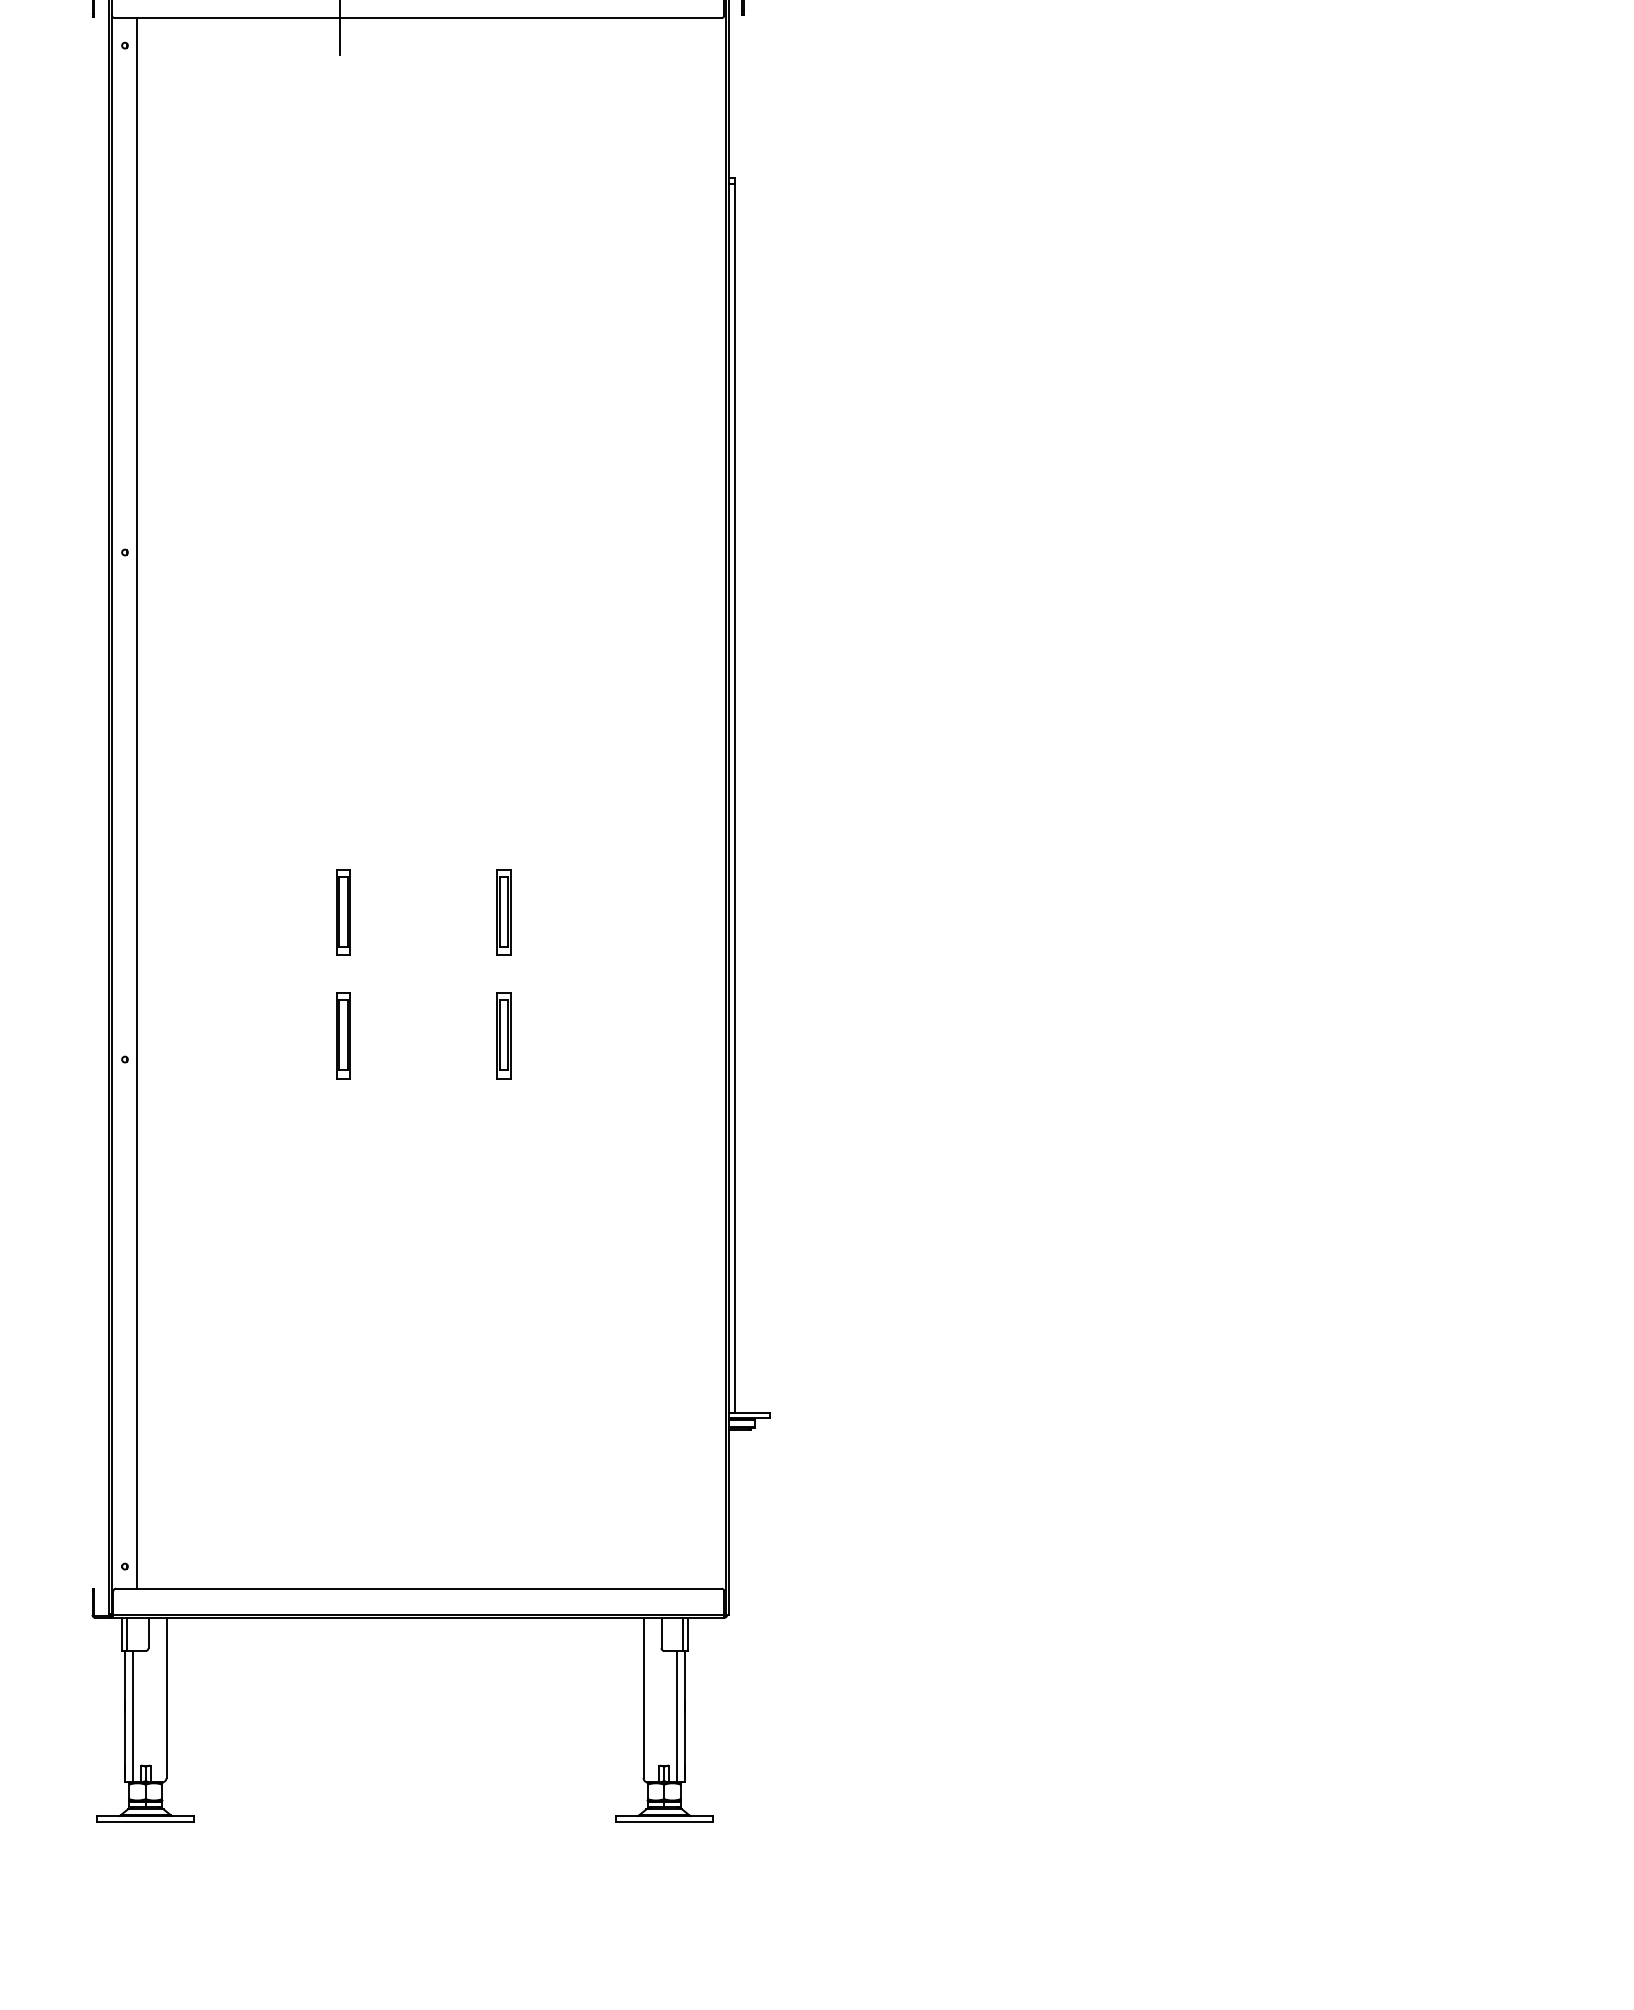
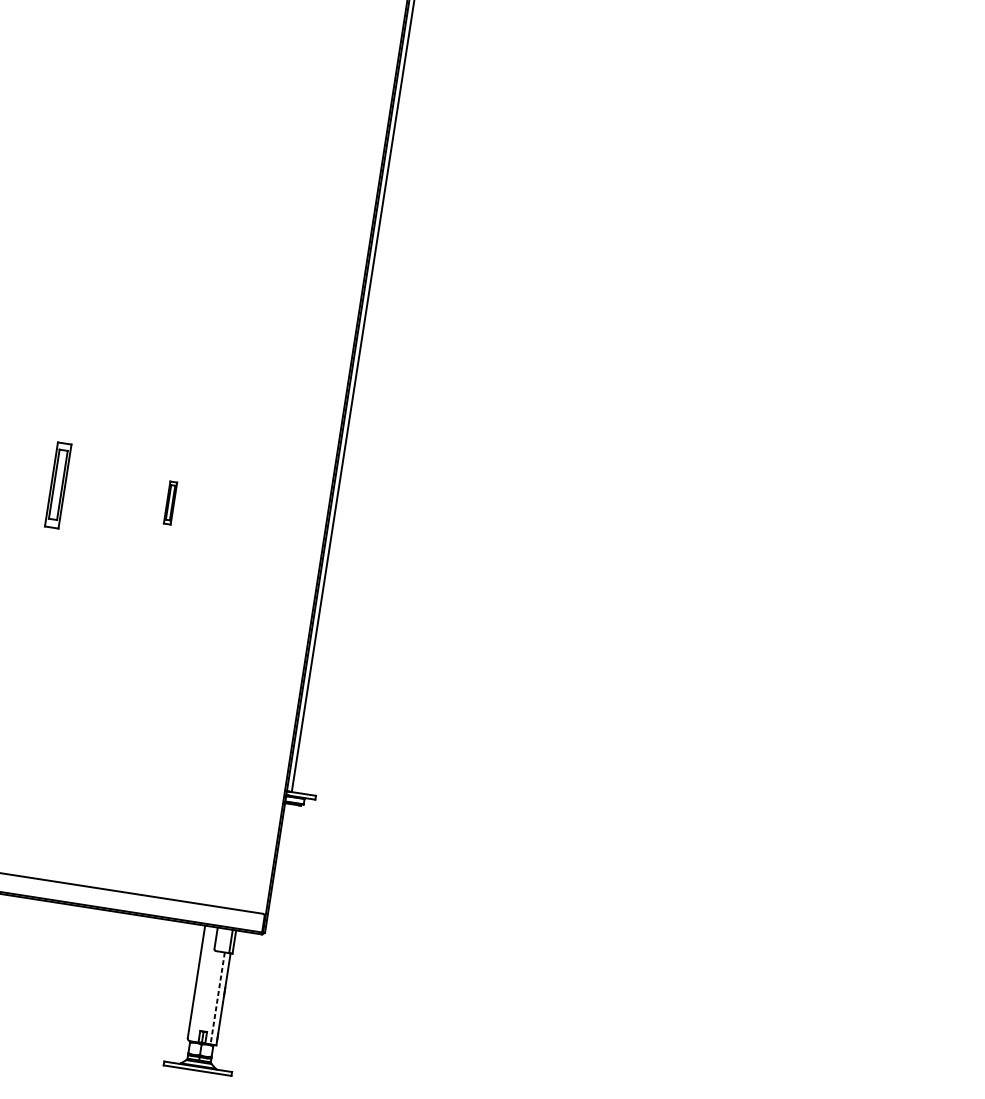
part: (343, 912) -> (71, 399), removed
part: (503, 912) -> (183, 416), removed
part: (343, 1035) -> (58, 485), size x1.4
part: (503, 1035) -> (170, 502), size x0.7
line: (676, 1716) -> (217, 998), solid -> dashed

